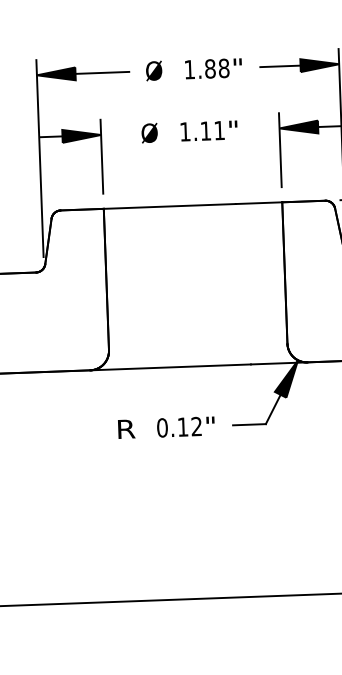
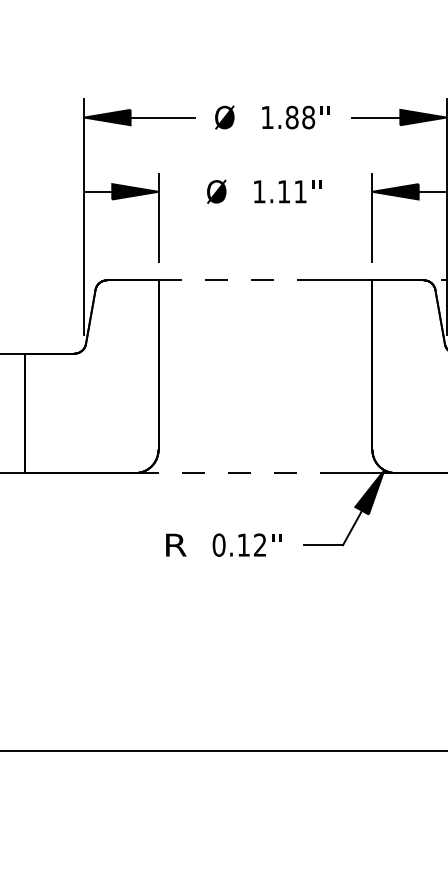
line: (170, 206) -> (238, 280), solid -> dashed
line: (171, 367) -> (232, 473), solid -> dashed

